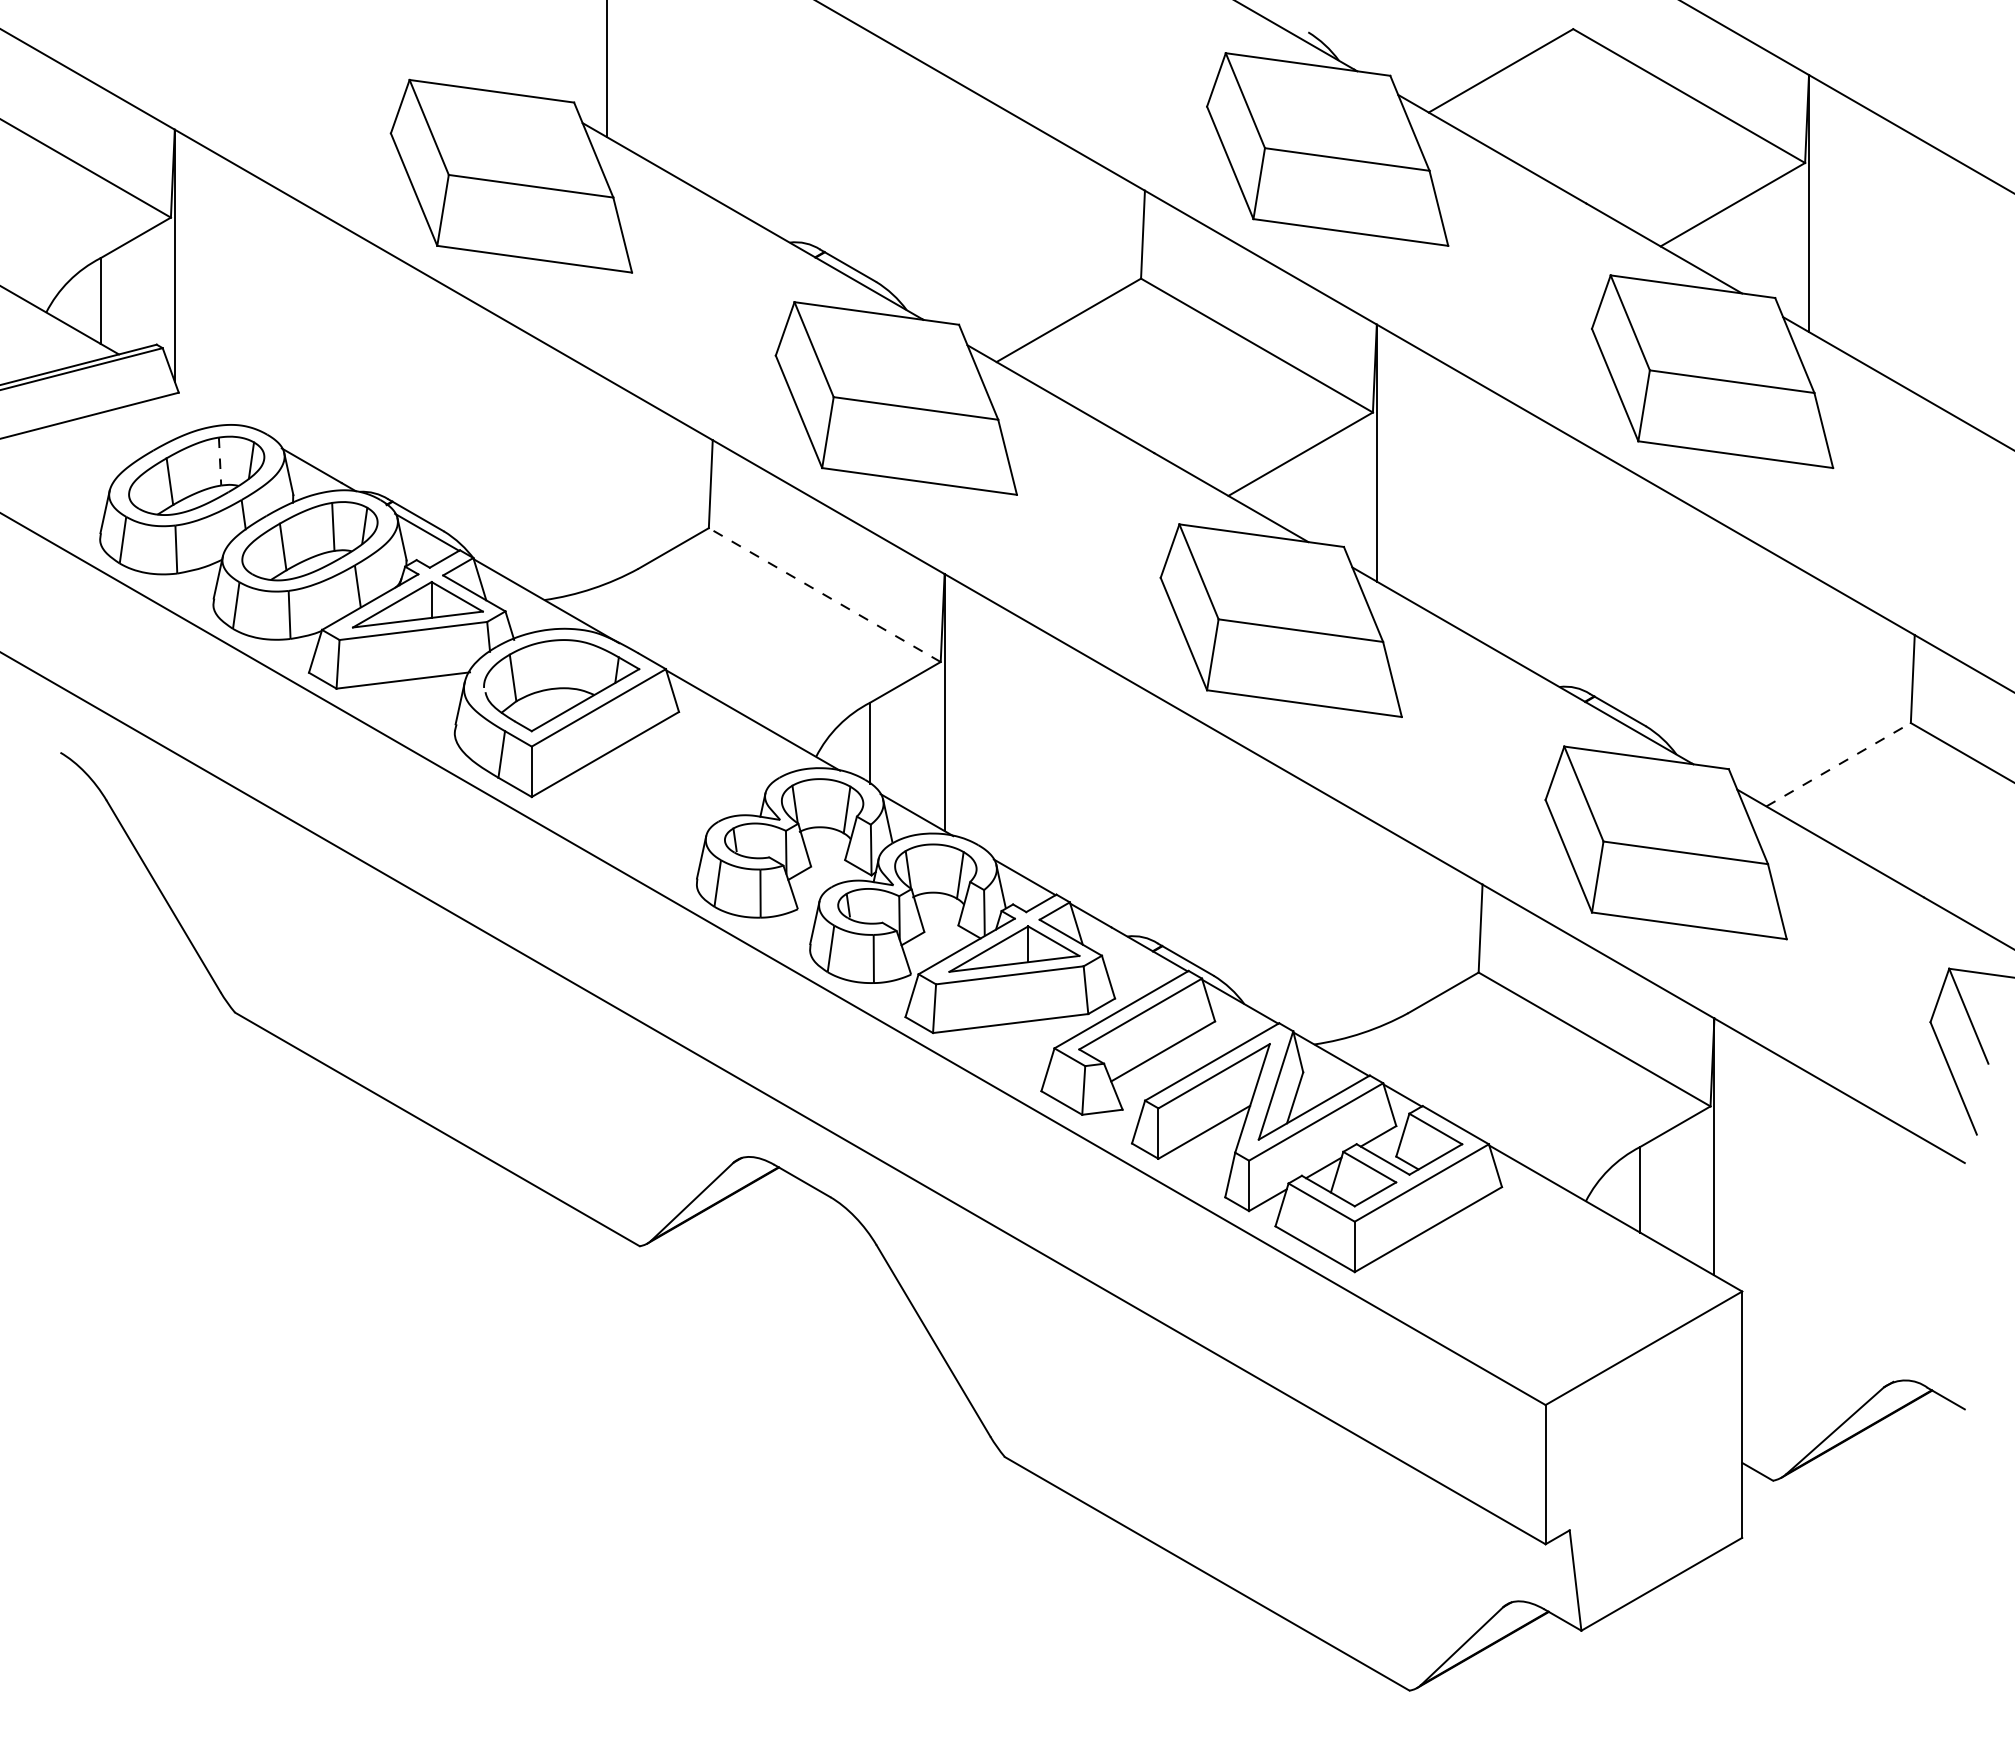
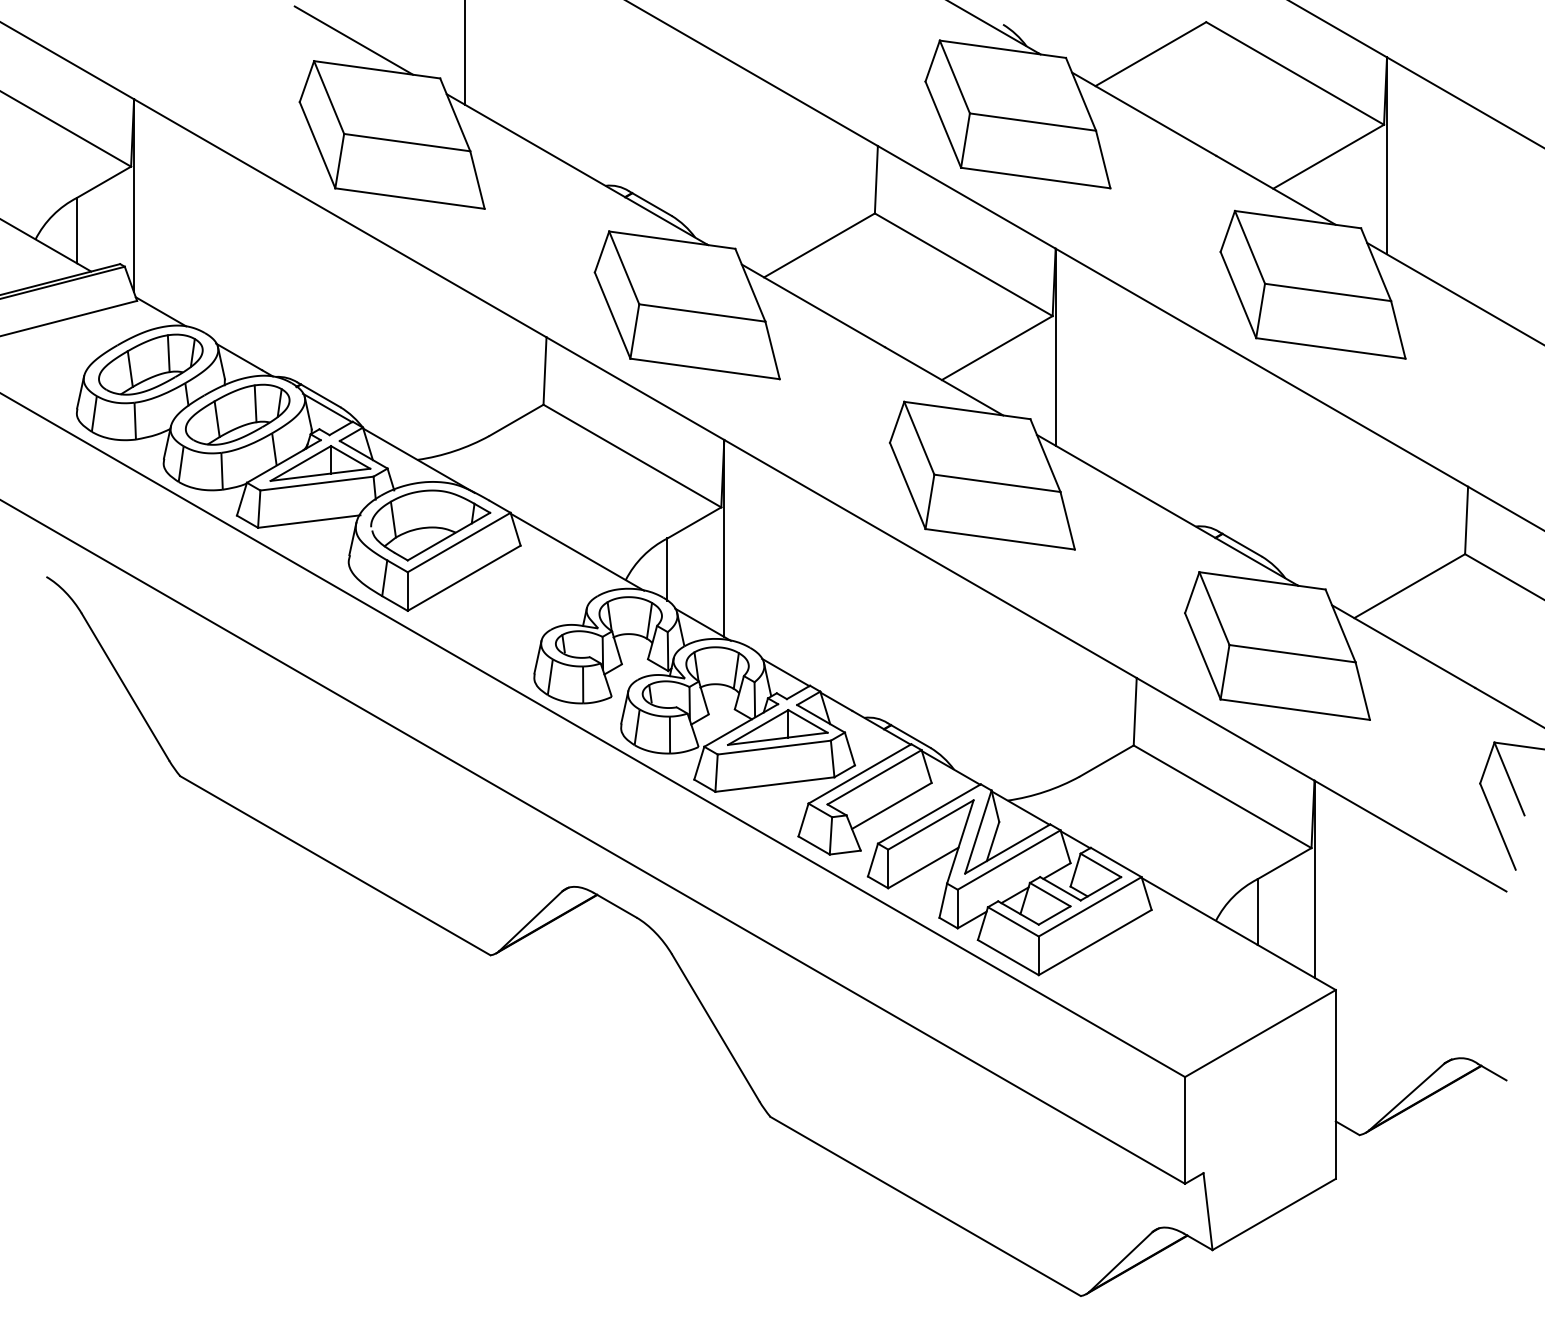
line: (461, 52) -> (353, 40), added
line: (209, 406) -> (160, 311), added
line: (220, 462) -> (169, 354), dashed -> solid
line: (824, 595) -> (632, 456), dashed -> solid
line: (1839, 764) -> (1410, 585), dashed -> solid

